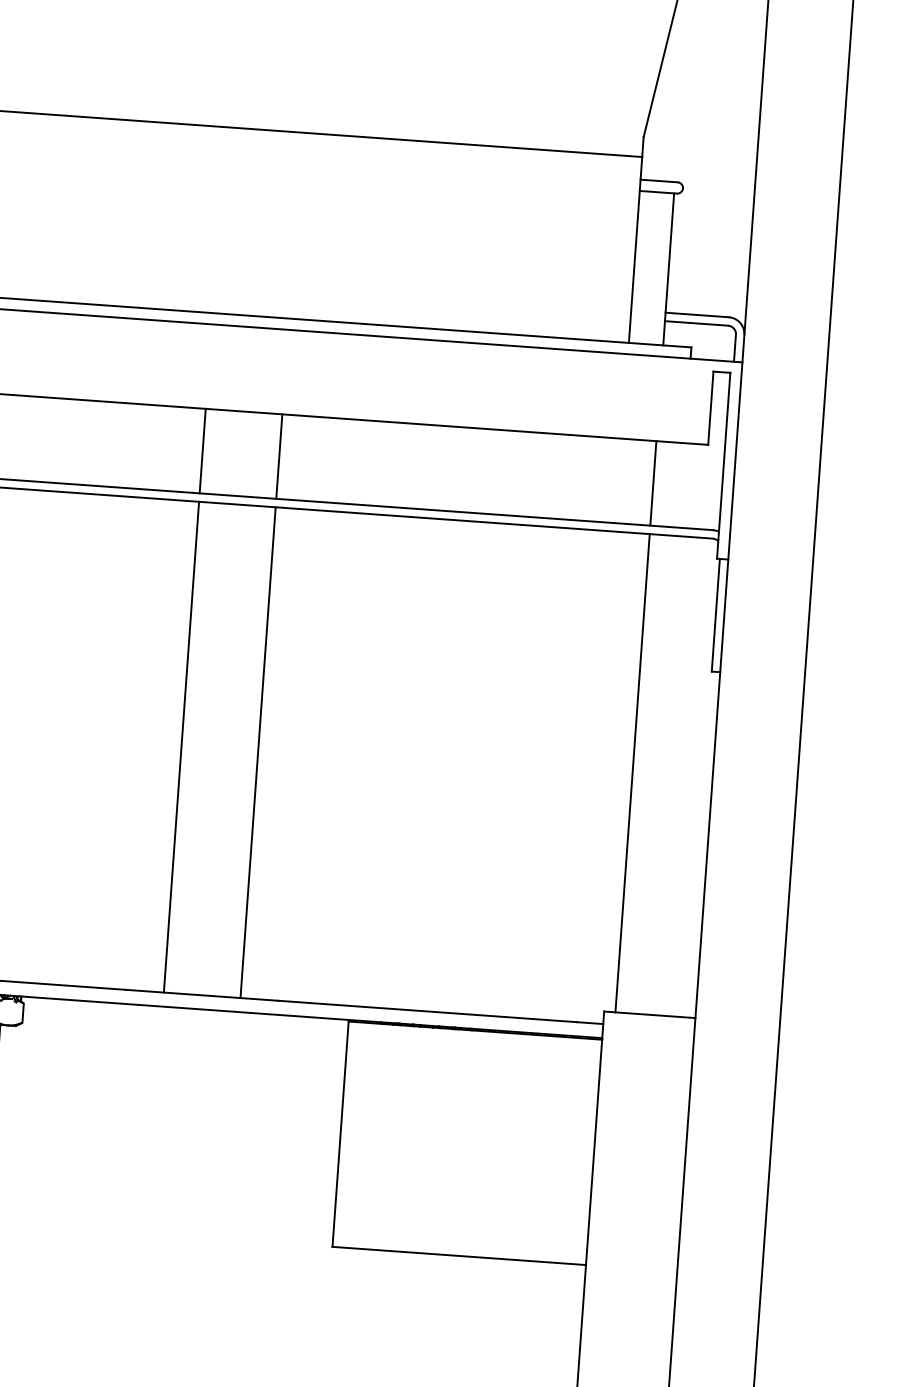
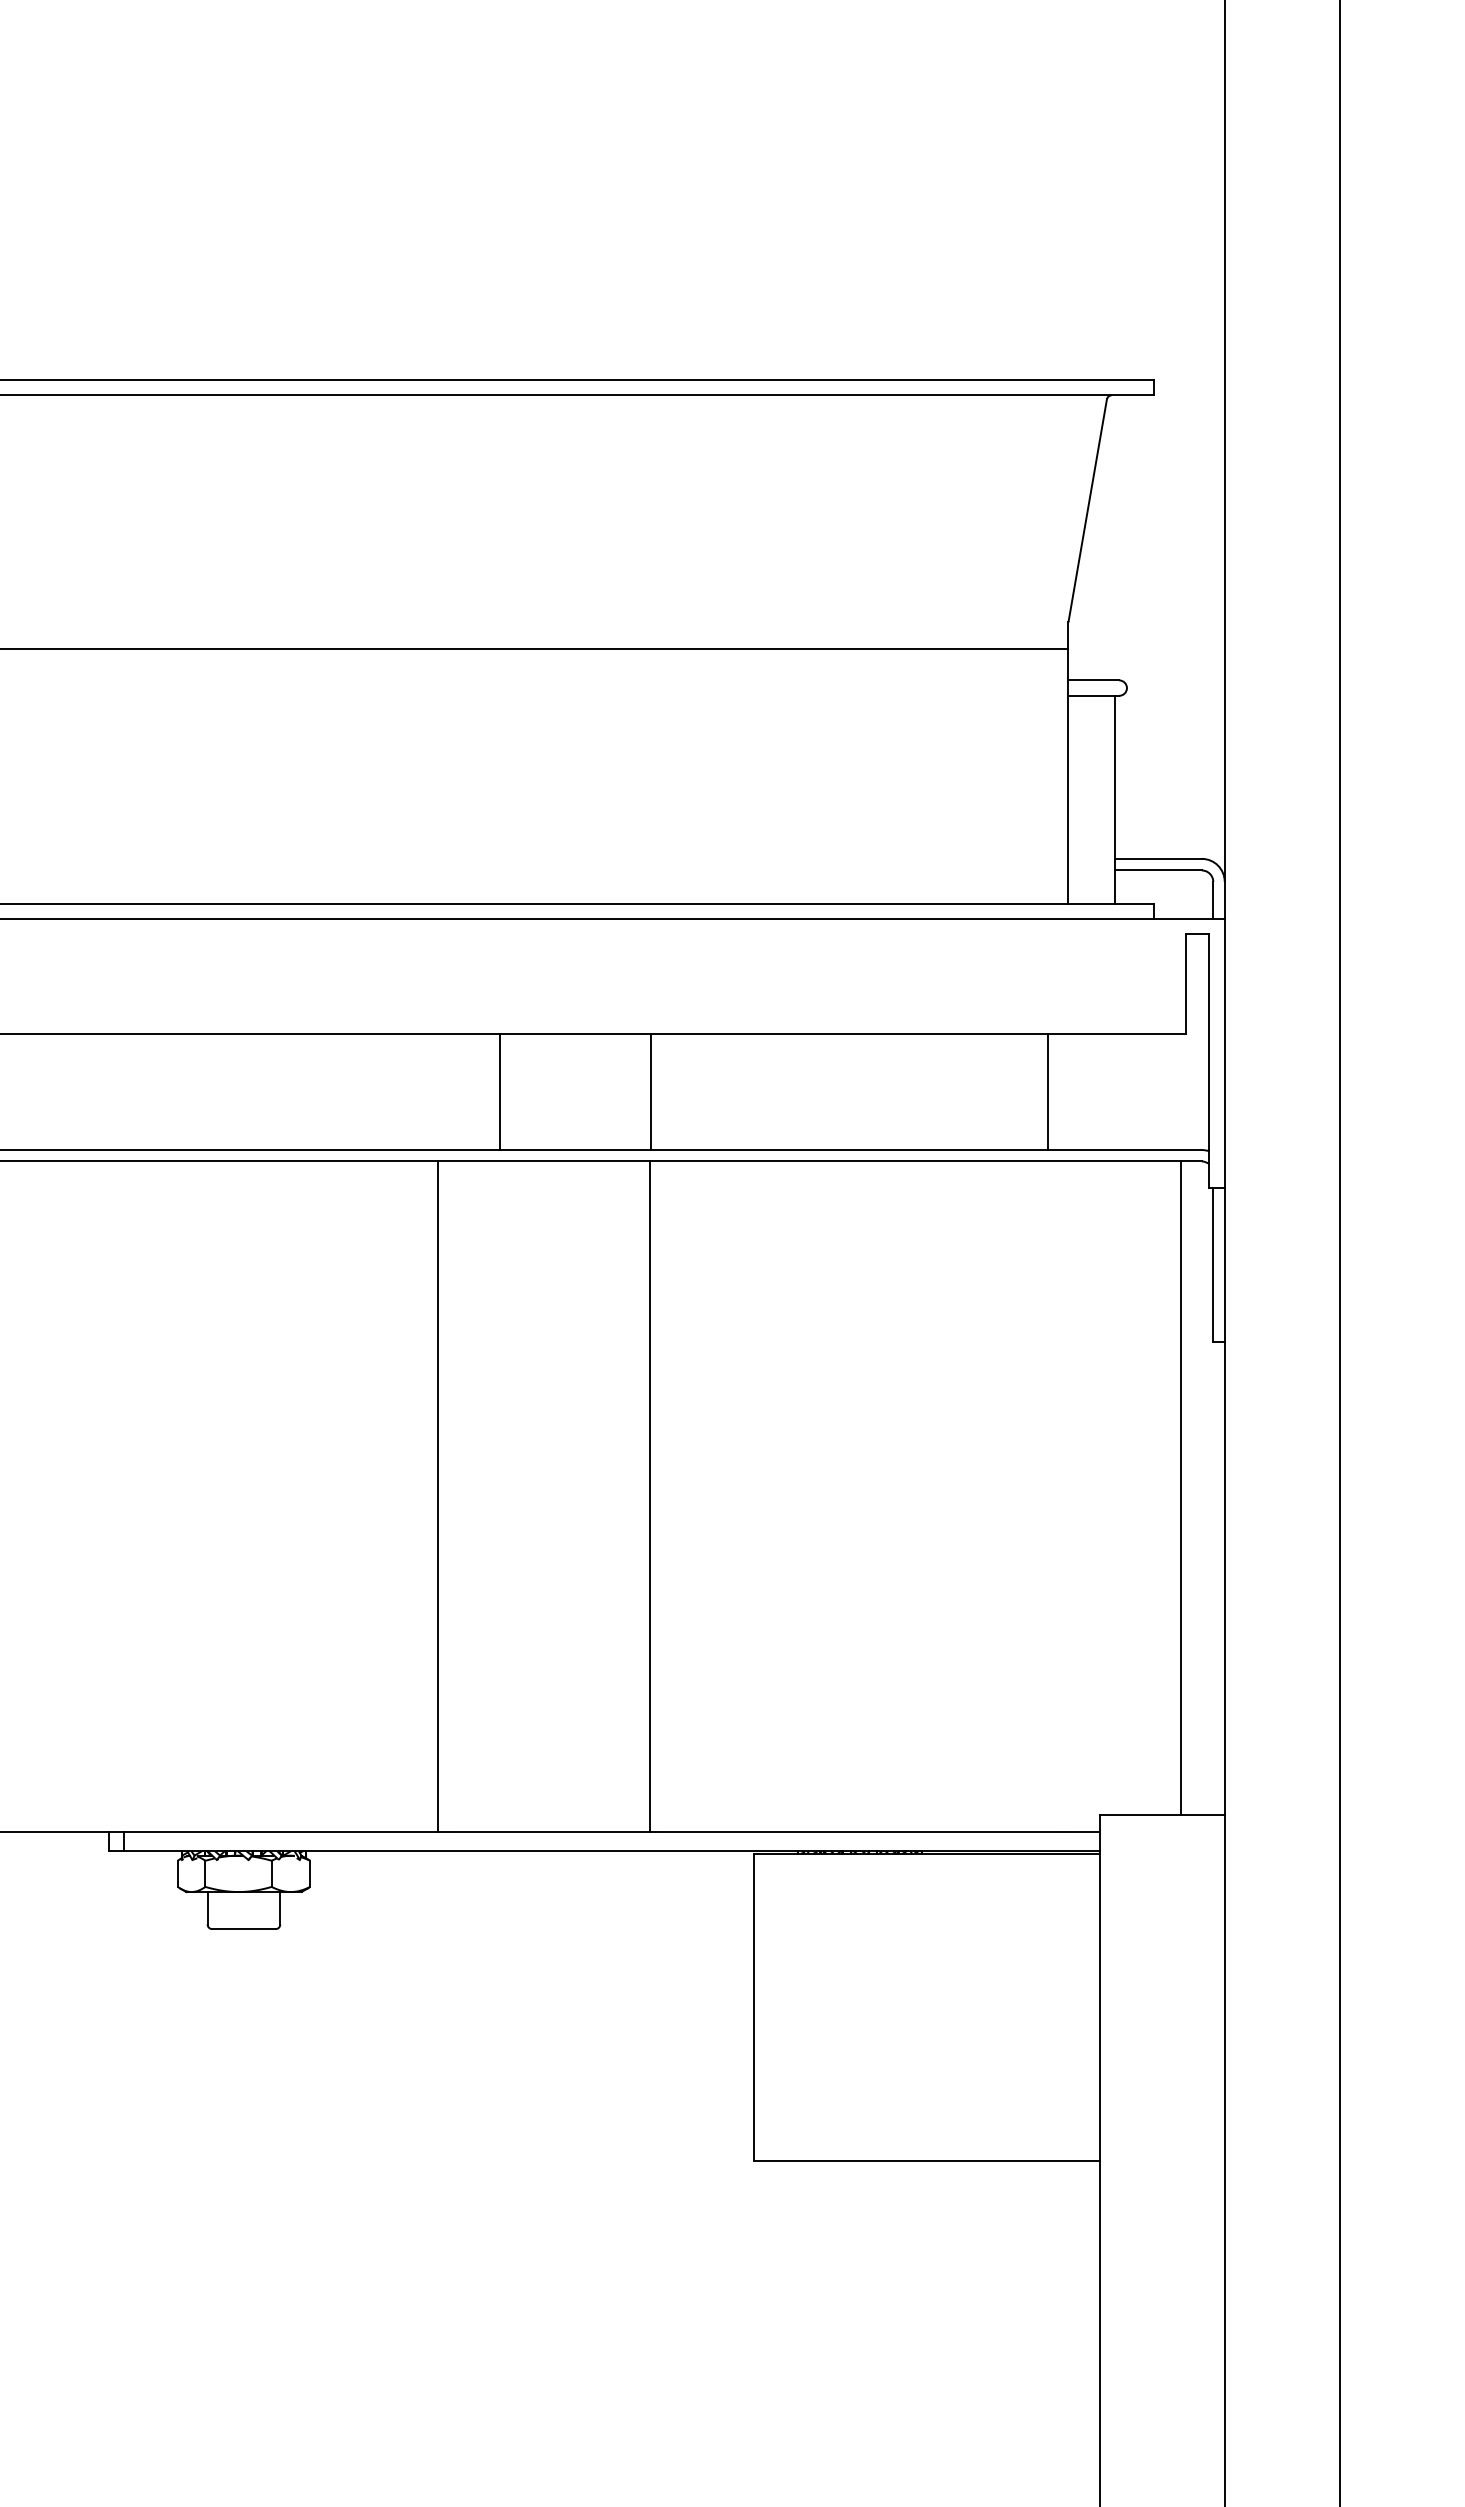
line: (279, 456) -> (651, 1091), moved
line: (653, 482) -> (1048, 1091), moved
line: (181, 746) -> (437, 1496), moved
line: (258, 752) -> (650, 1496), moved
line: (632, 773) -> (1181, 1488), moved

